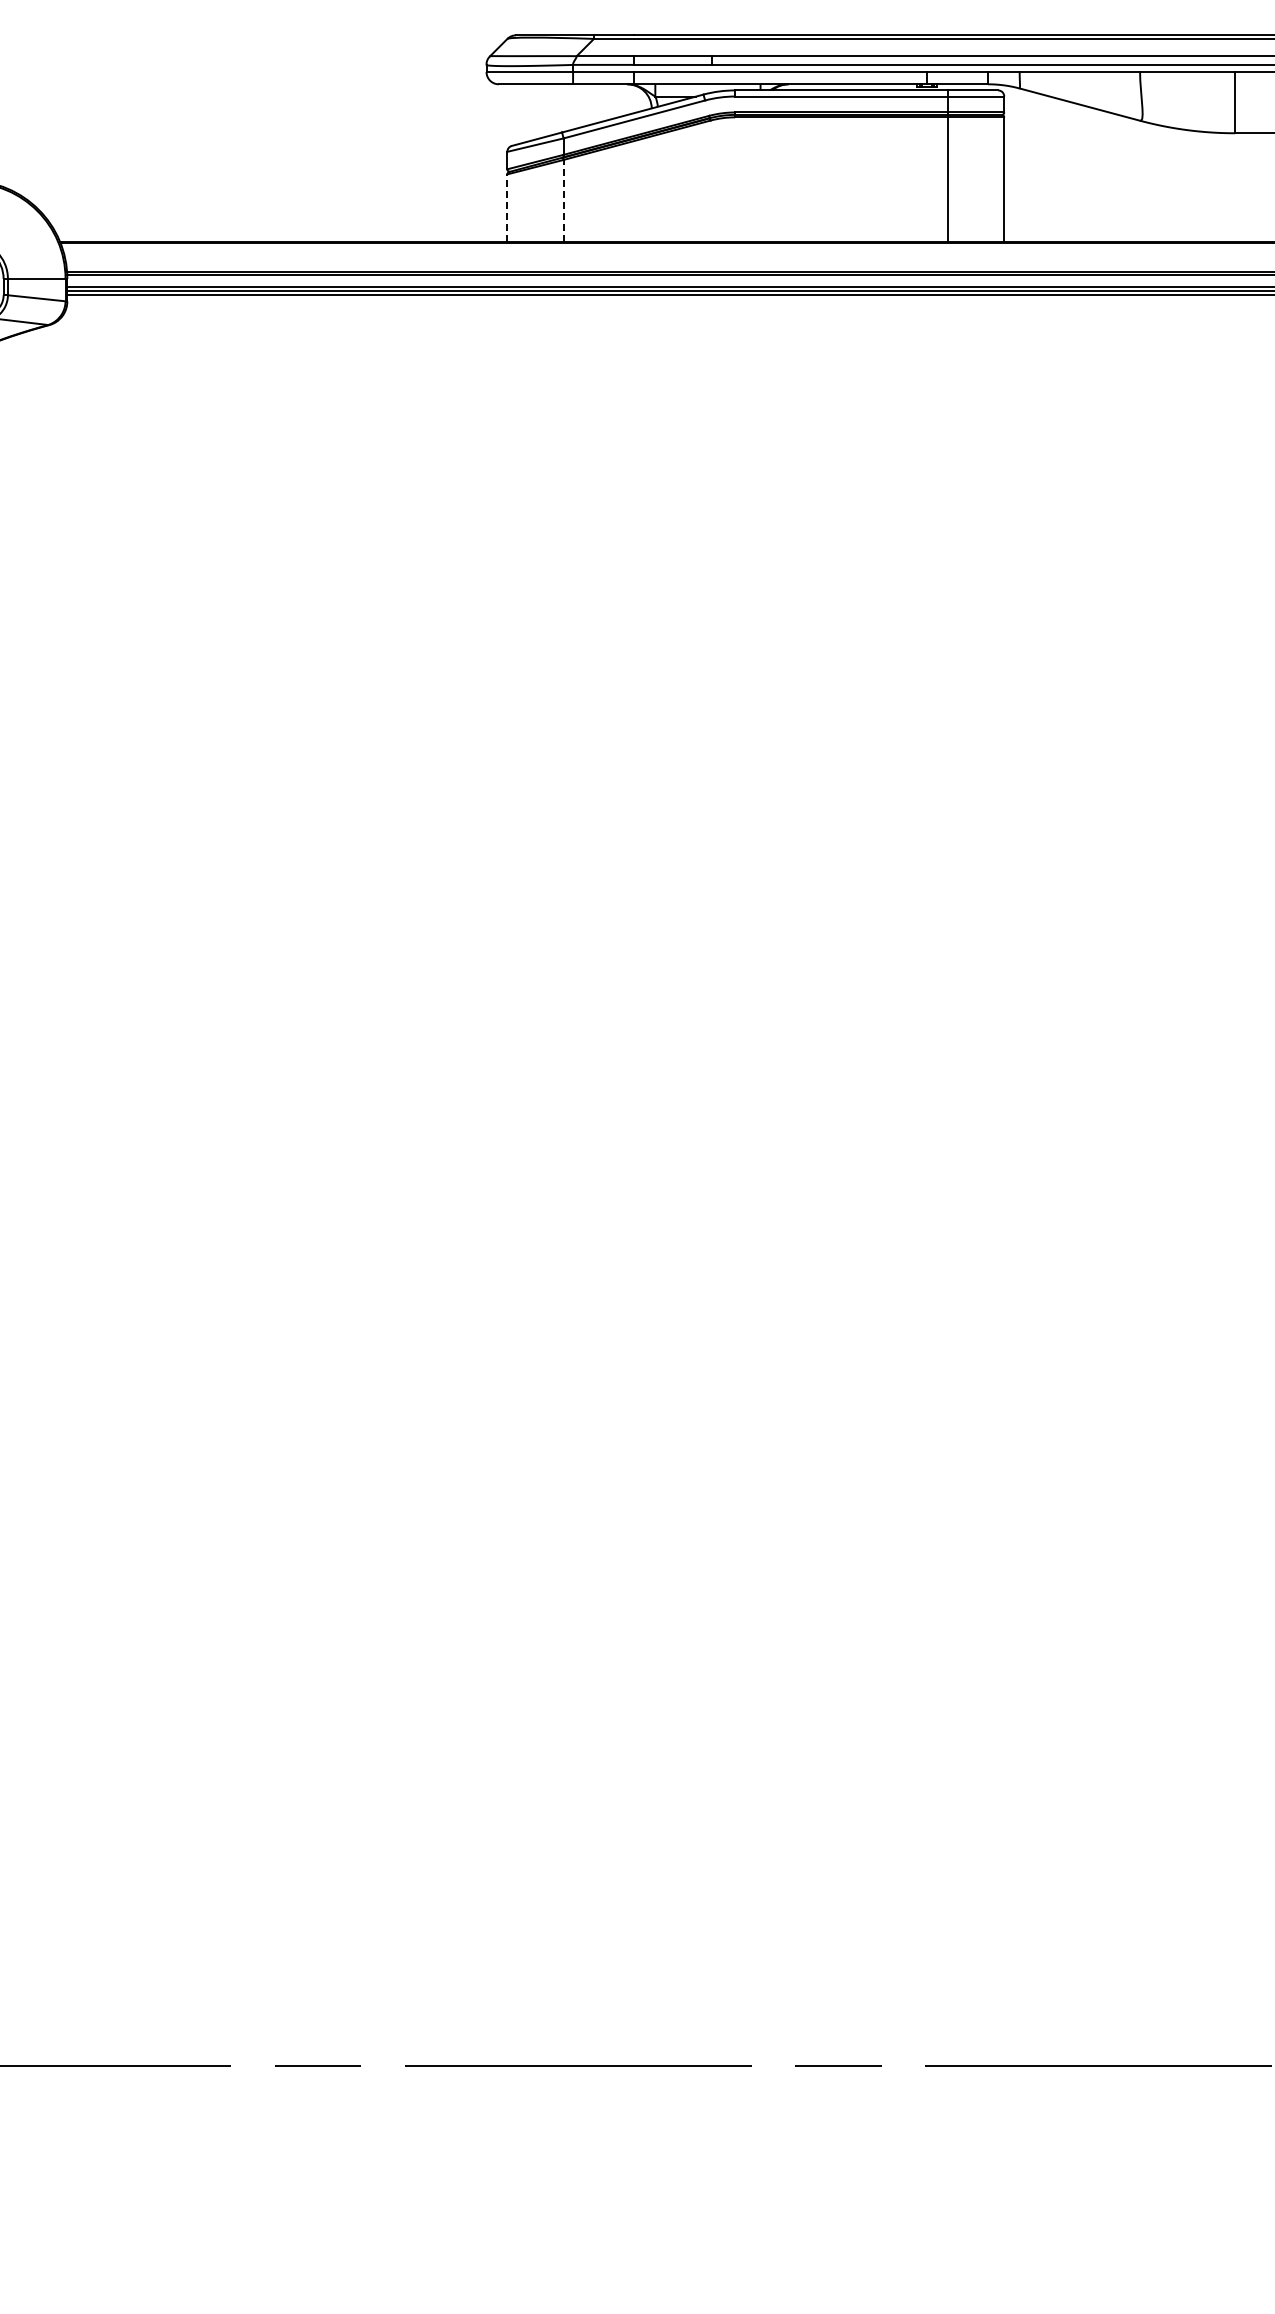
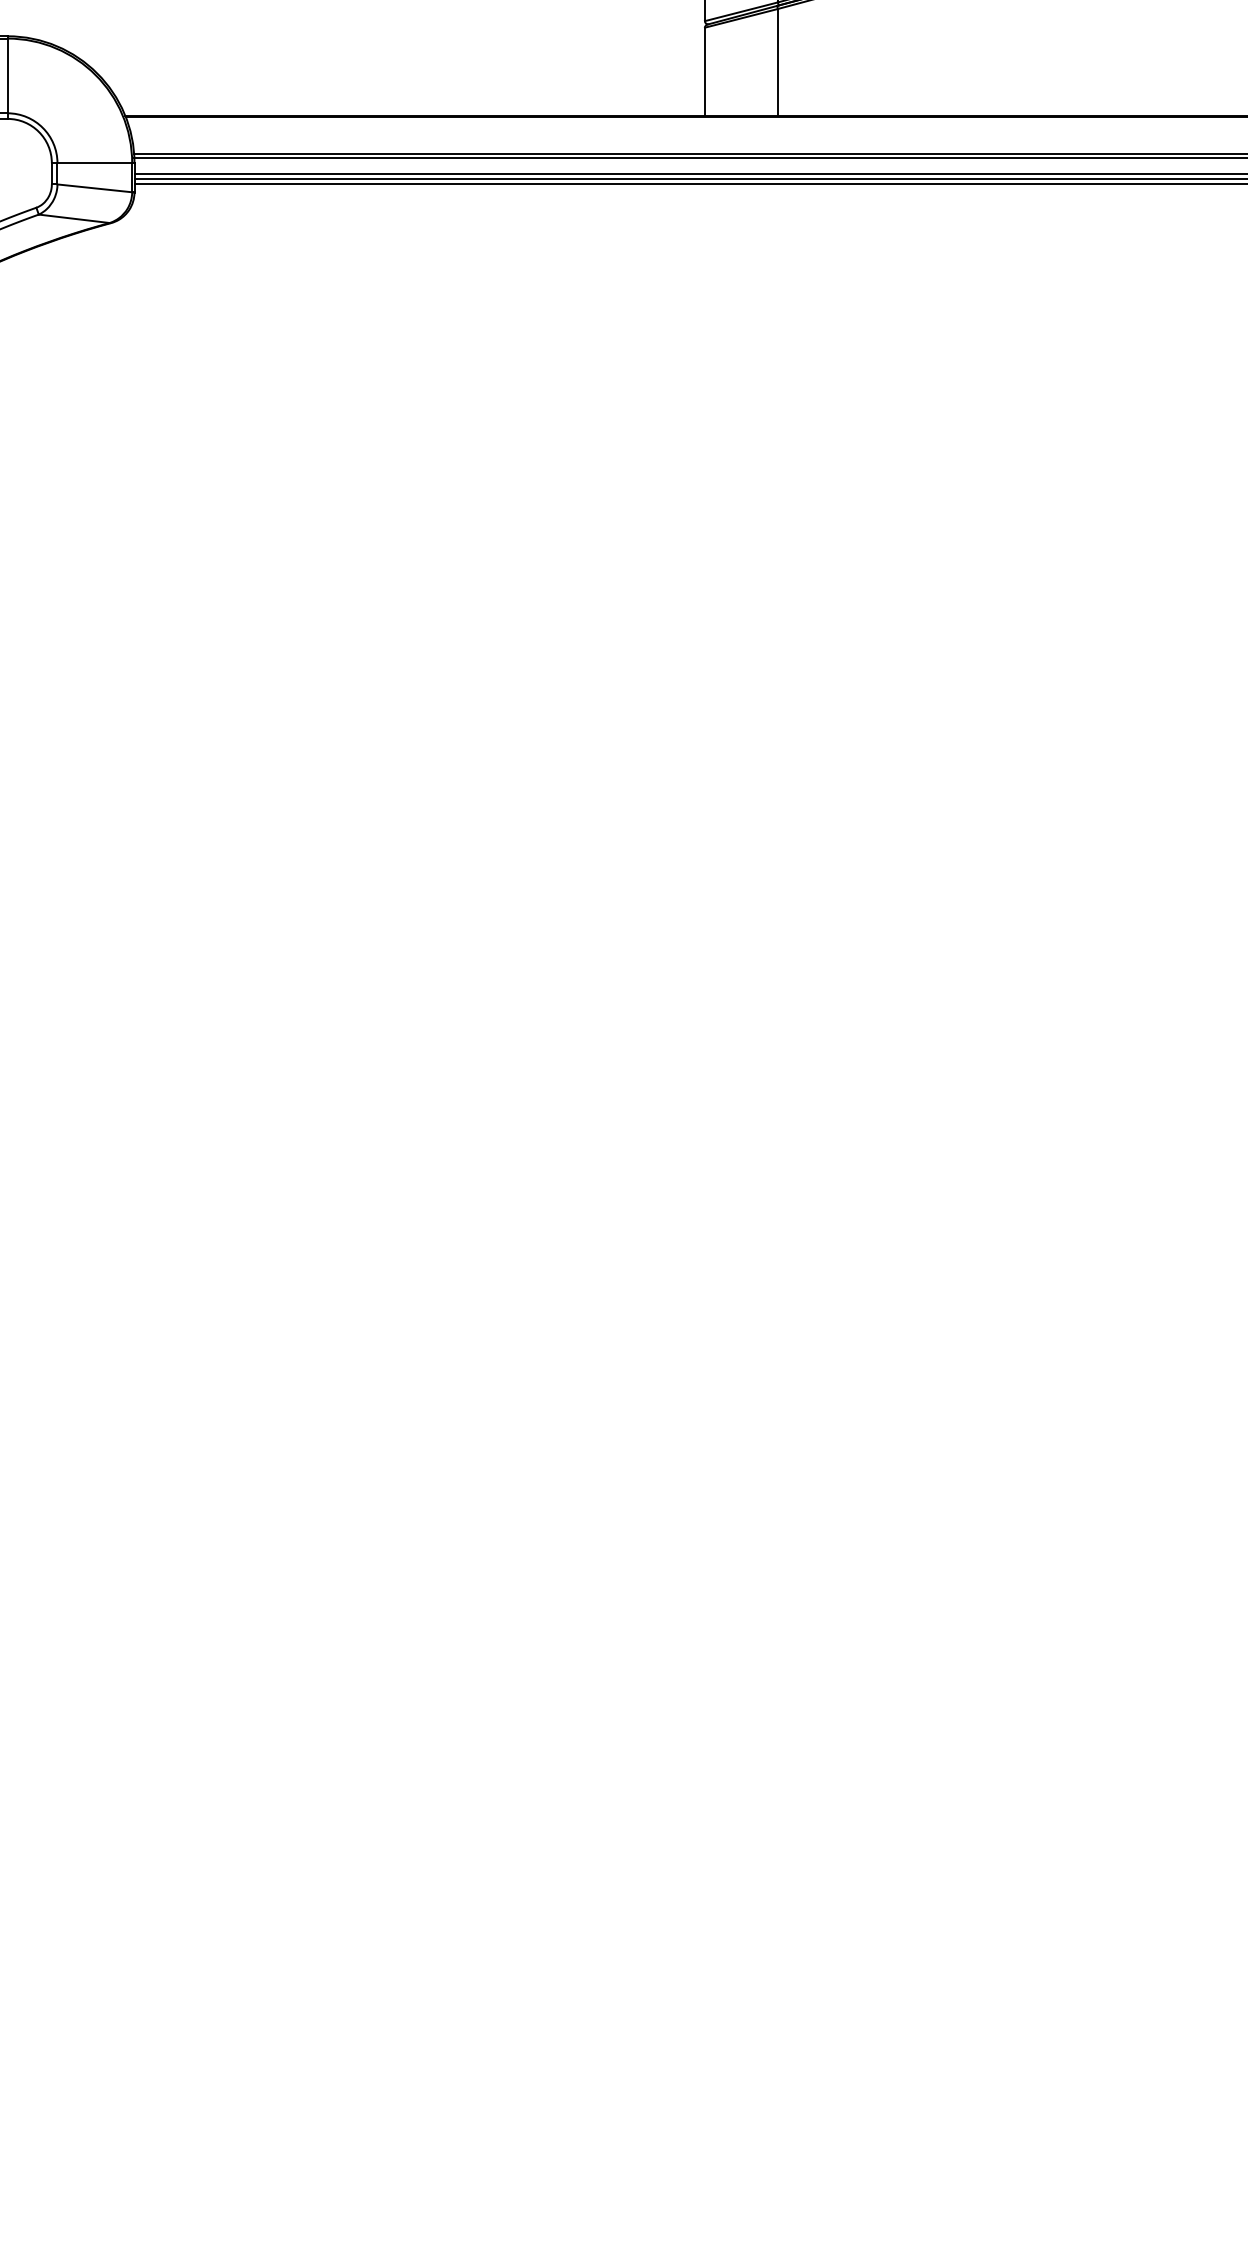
line: (563, 200) -> (777, 61), dashed -> solid
line: (507, 208) -> (705, 71), dashed -> solid

